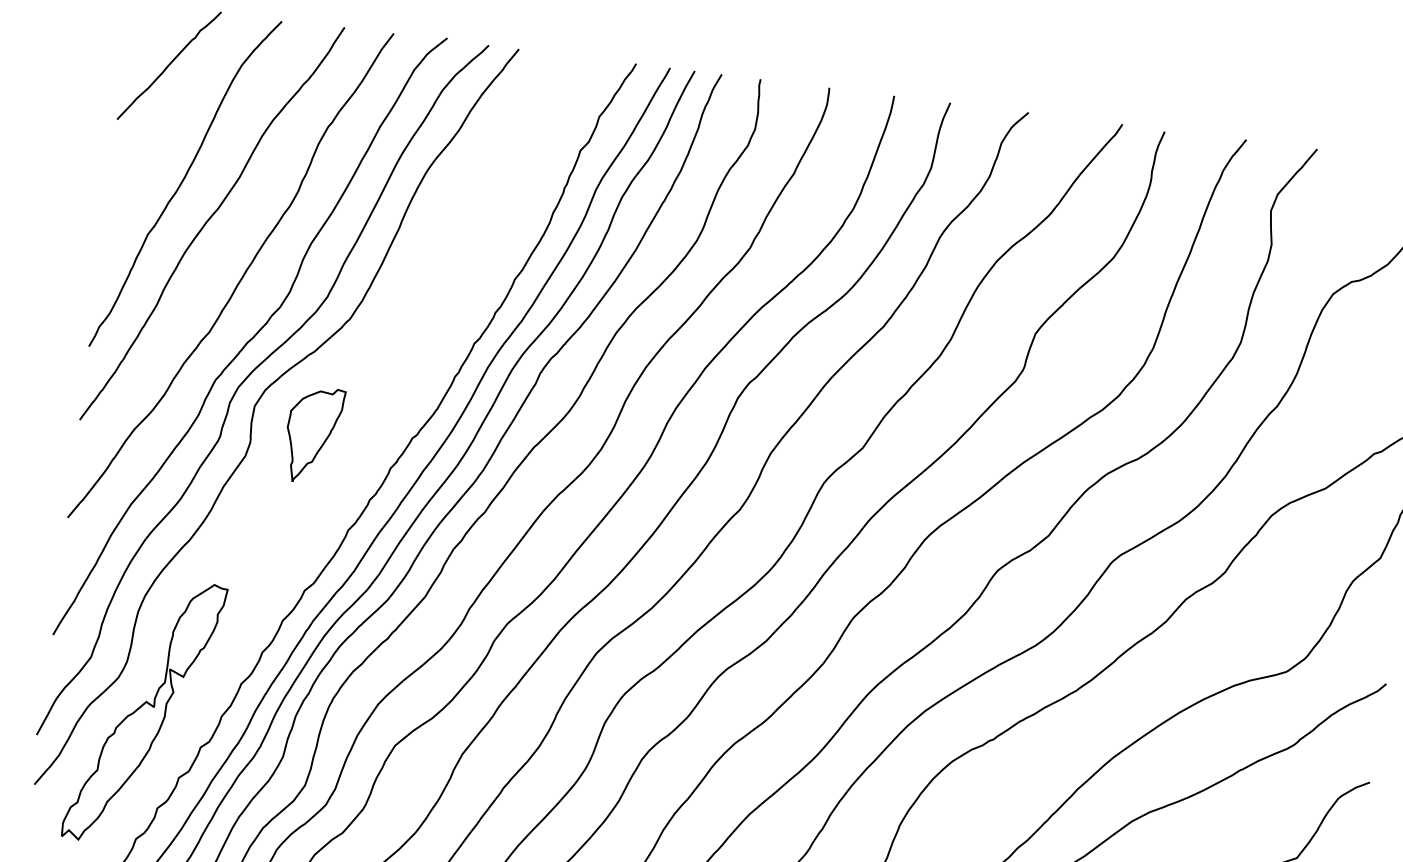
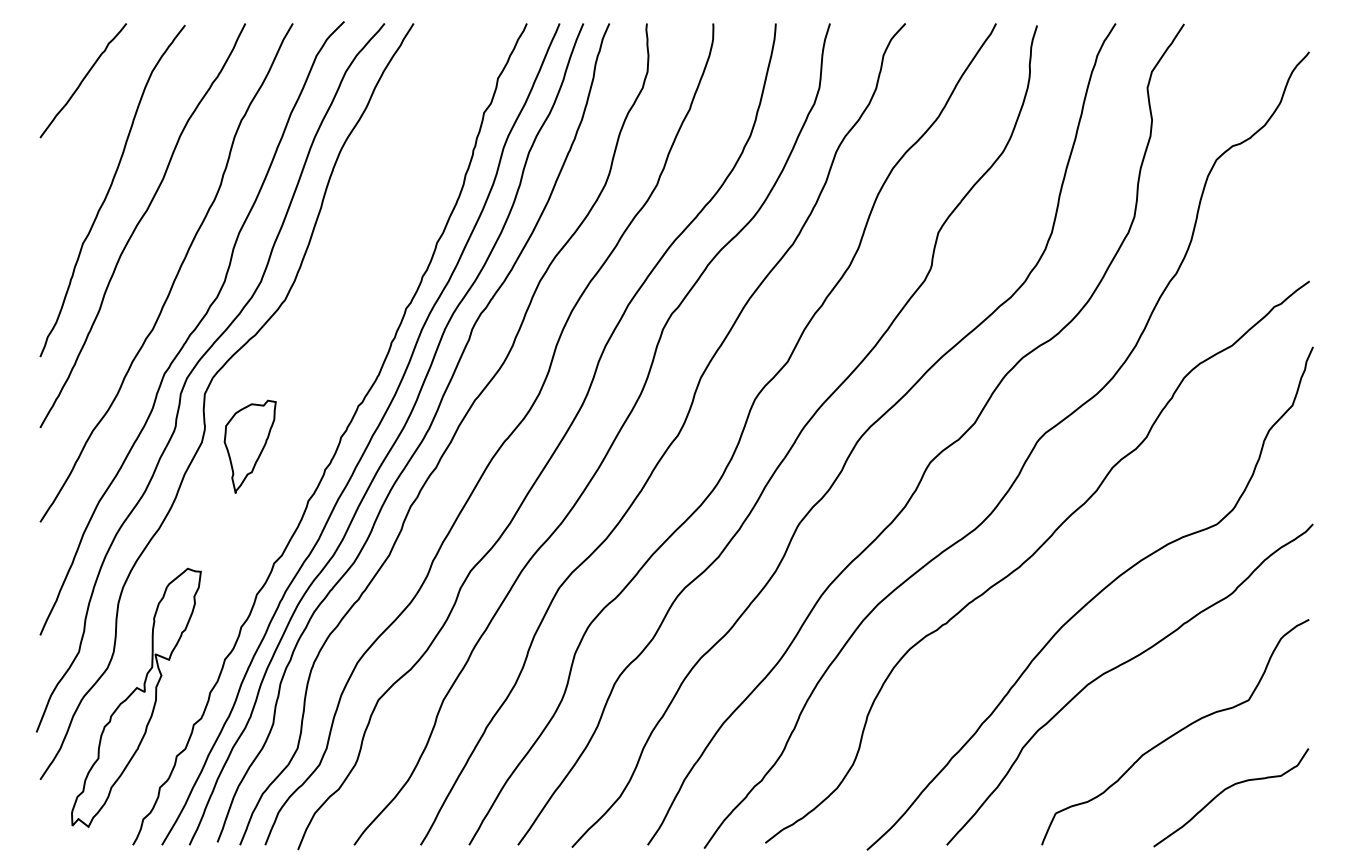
part: (312, 434) -> (249, 446), moved

